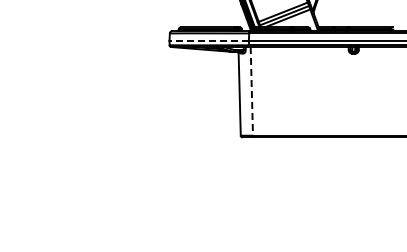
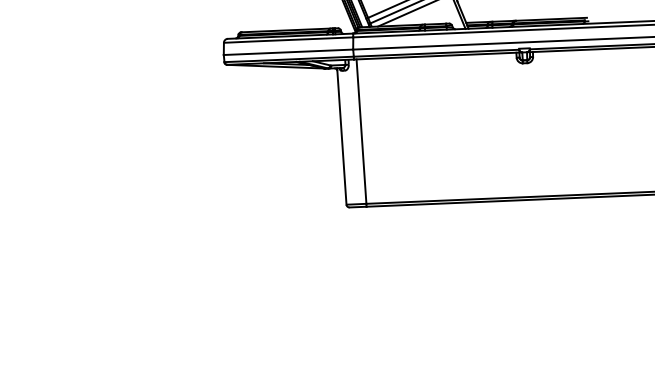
line: (209, 40) -> (289, 51), dashed -> solid
line: (251, 91) -> (360, 131), dashed -> solid

